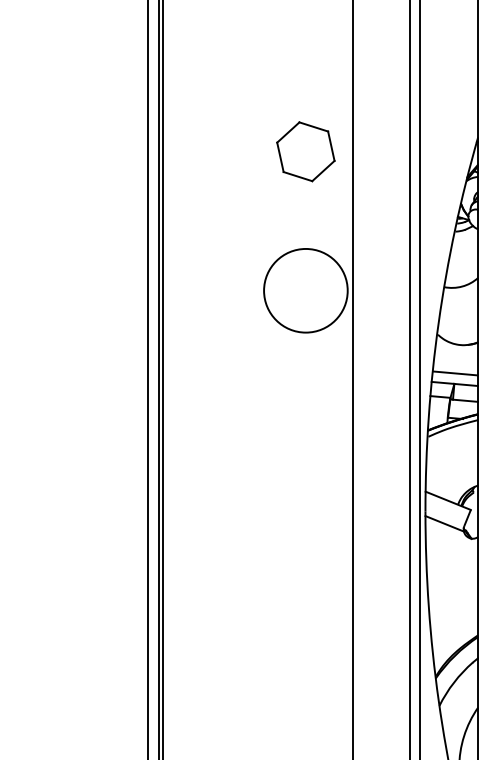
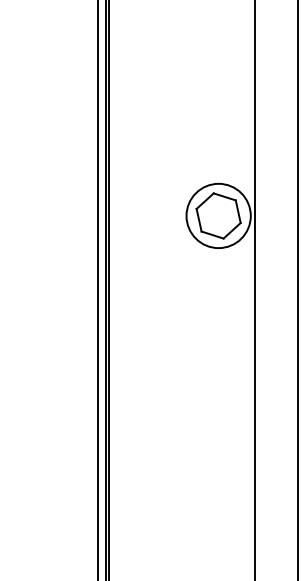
part: (305, 151) -> (218, 215), moved

